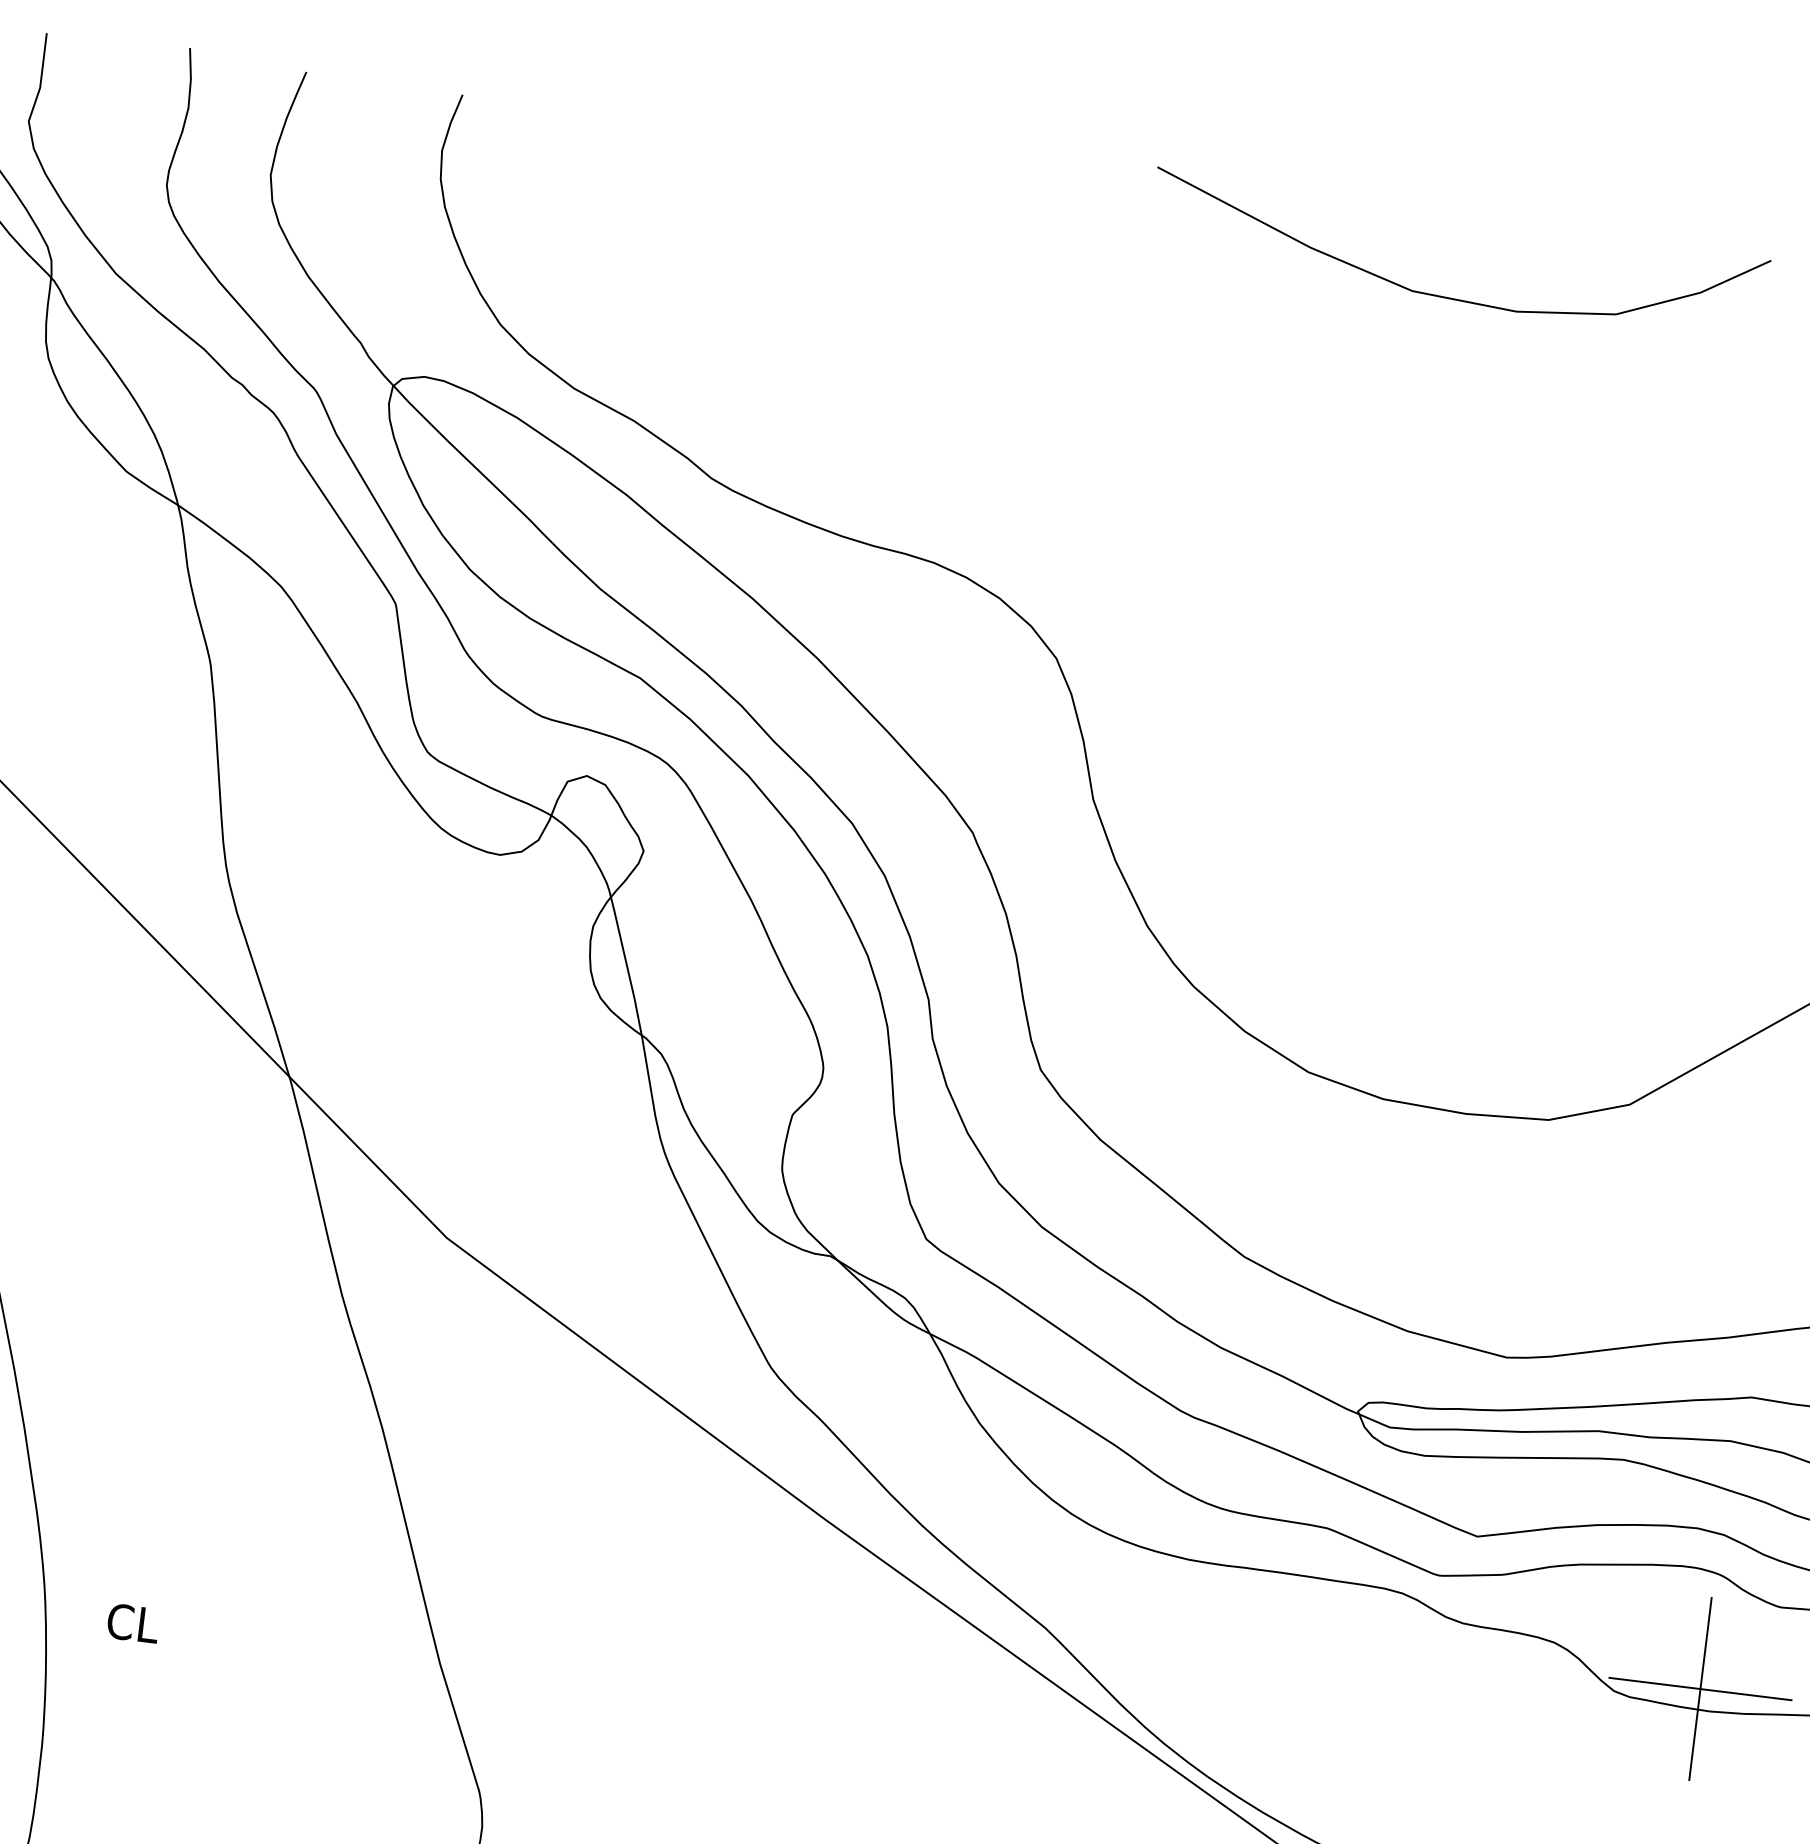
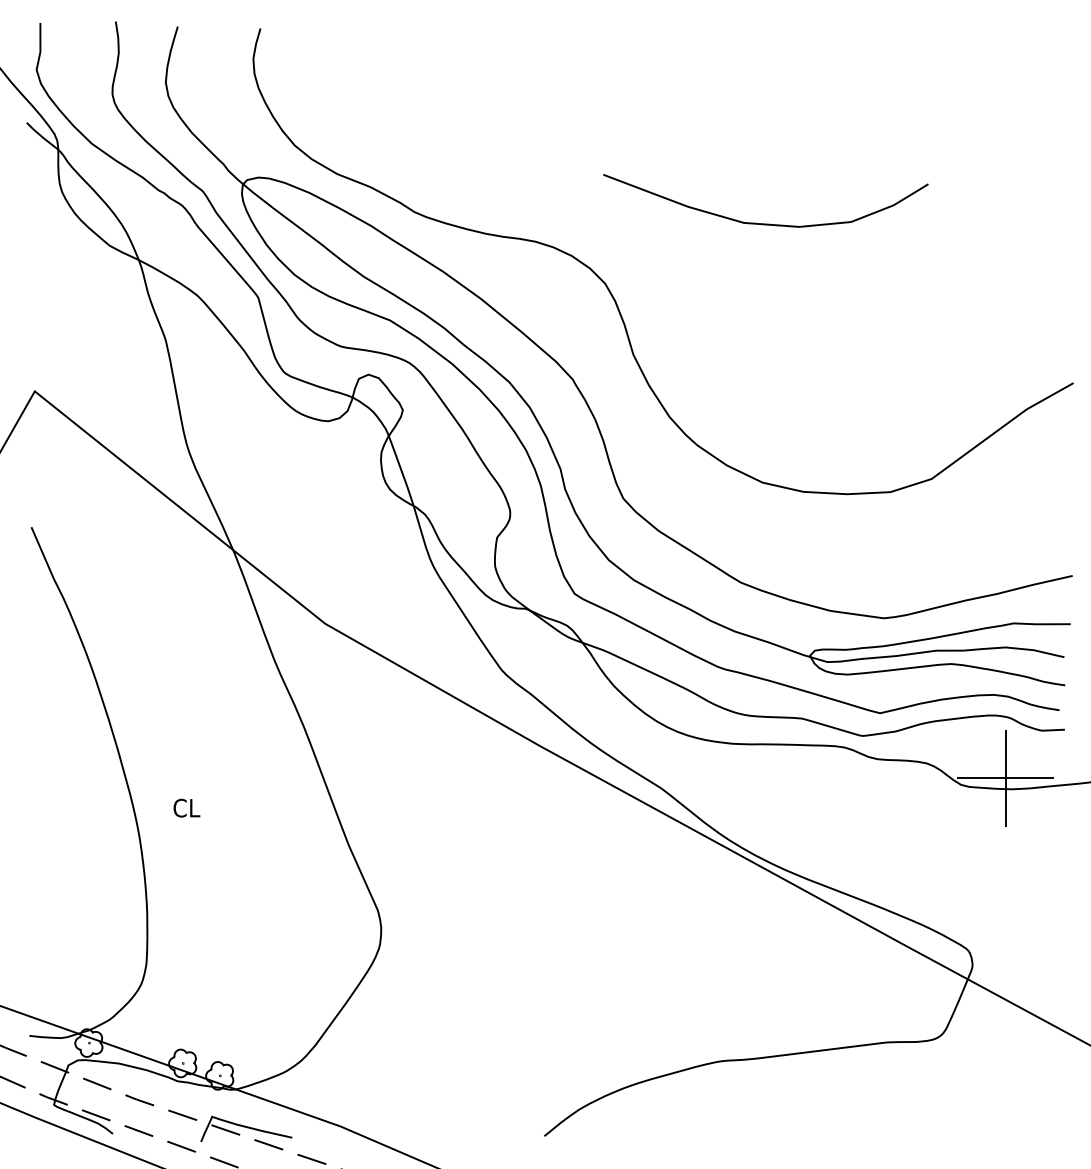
curve: (1453, 297) -> (765, 223), moved
text: (132, 1622) -> (186, 807), moved

